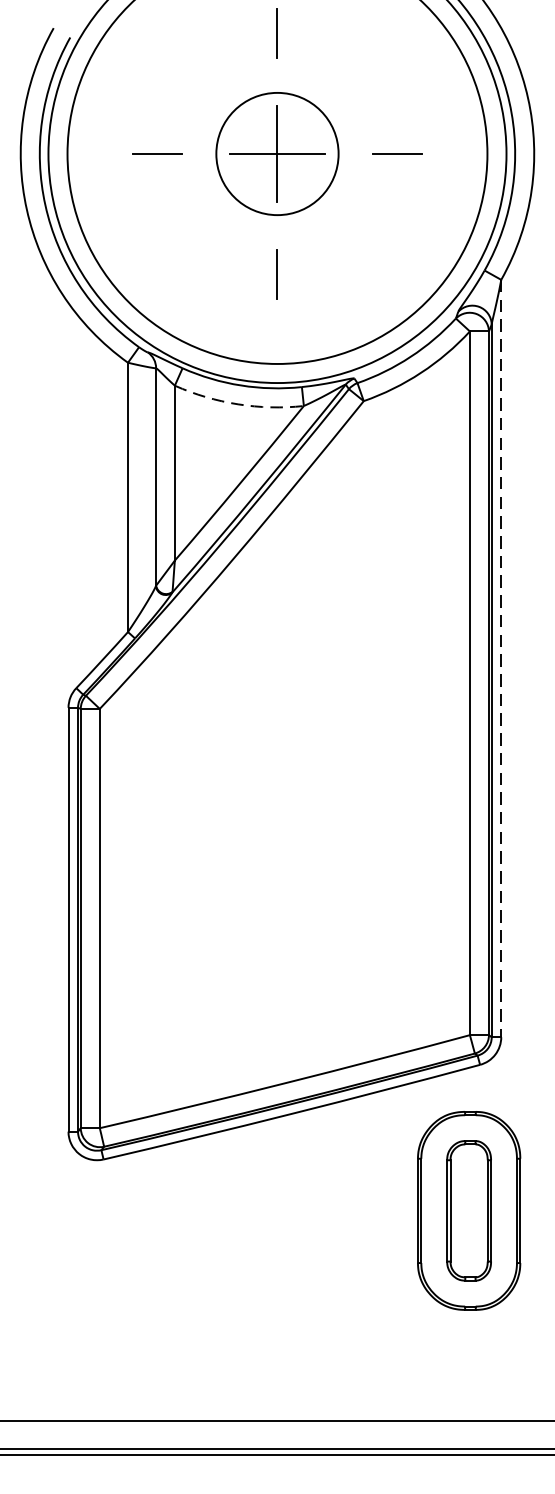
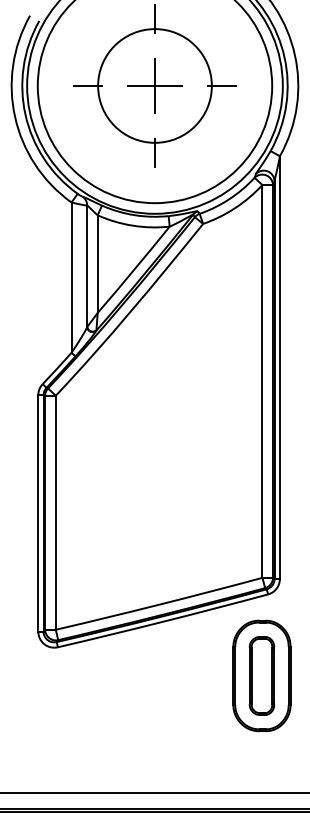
circle: (276, 153) -> (154, 85), size x1.67
arc: (237, 403) -> (132, 225), dashed -> solid
line: (500, 660) -> (279, 368), dashed -> solid

